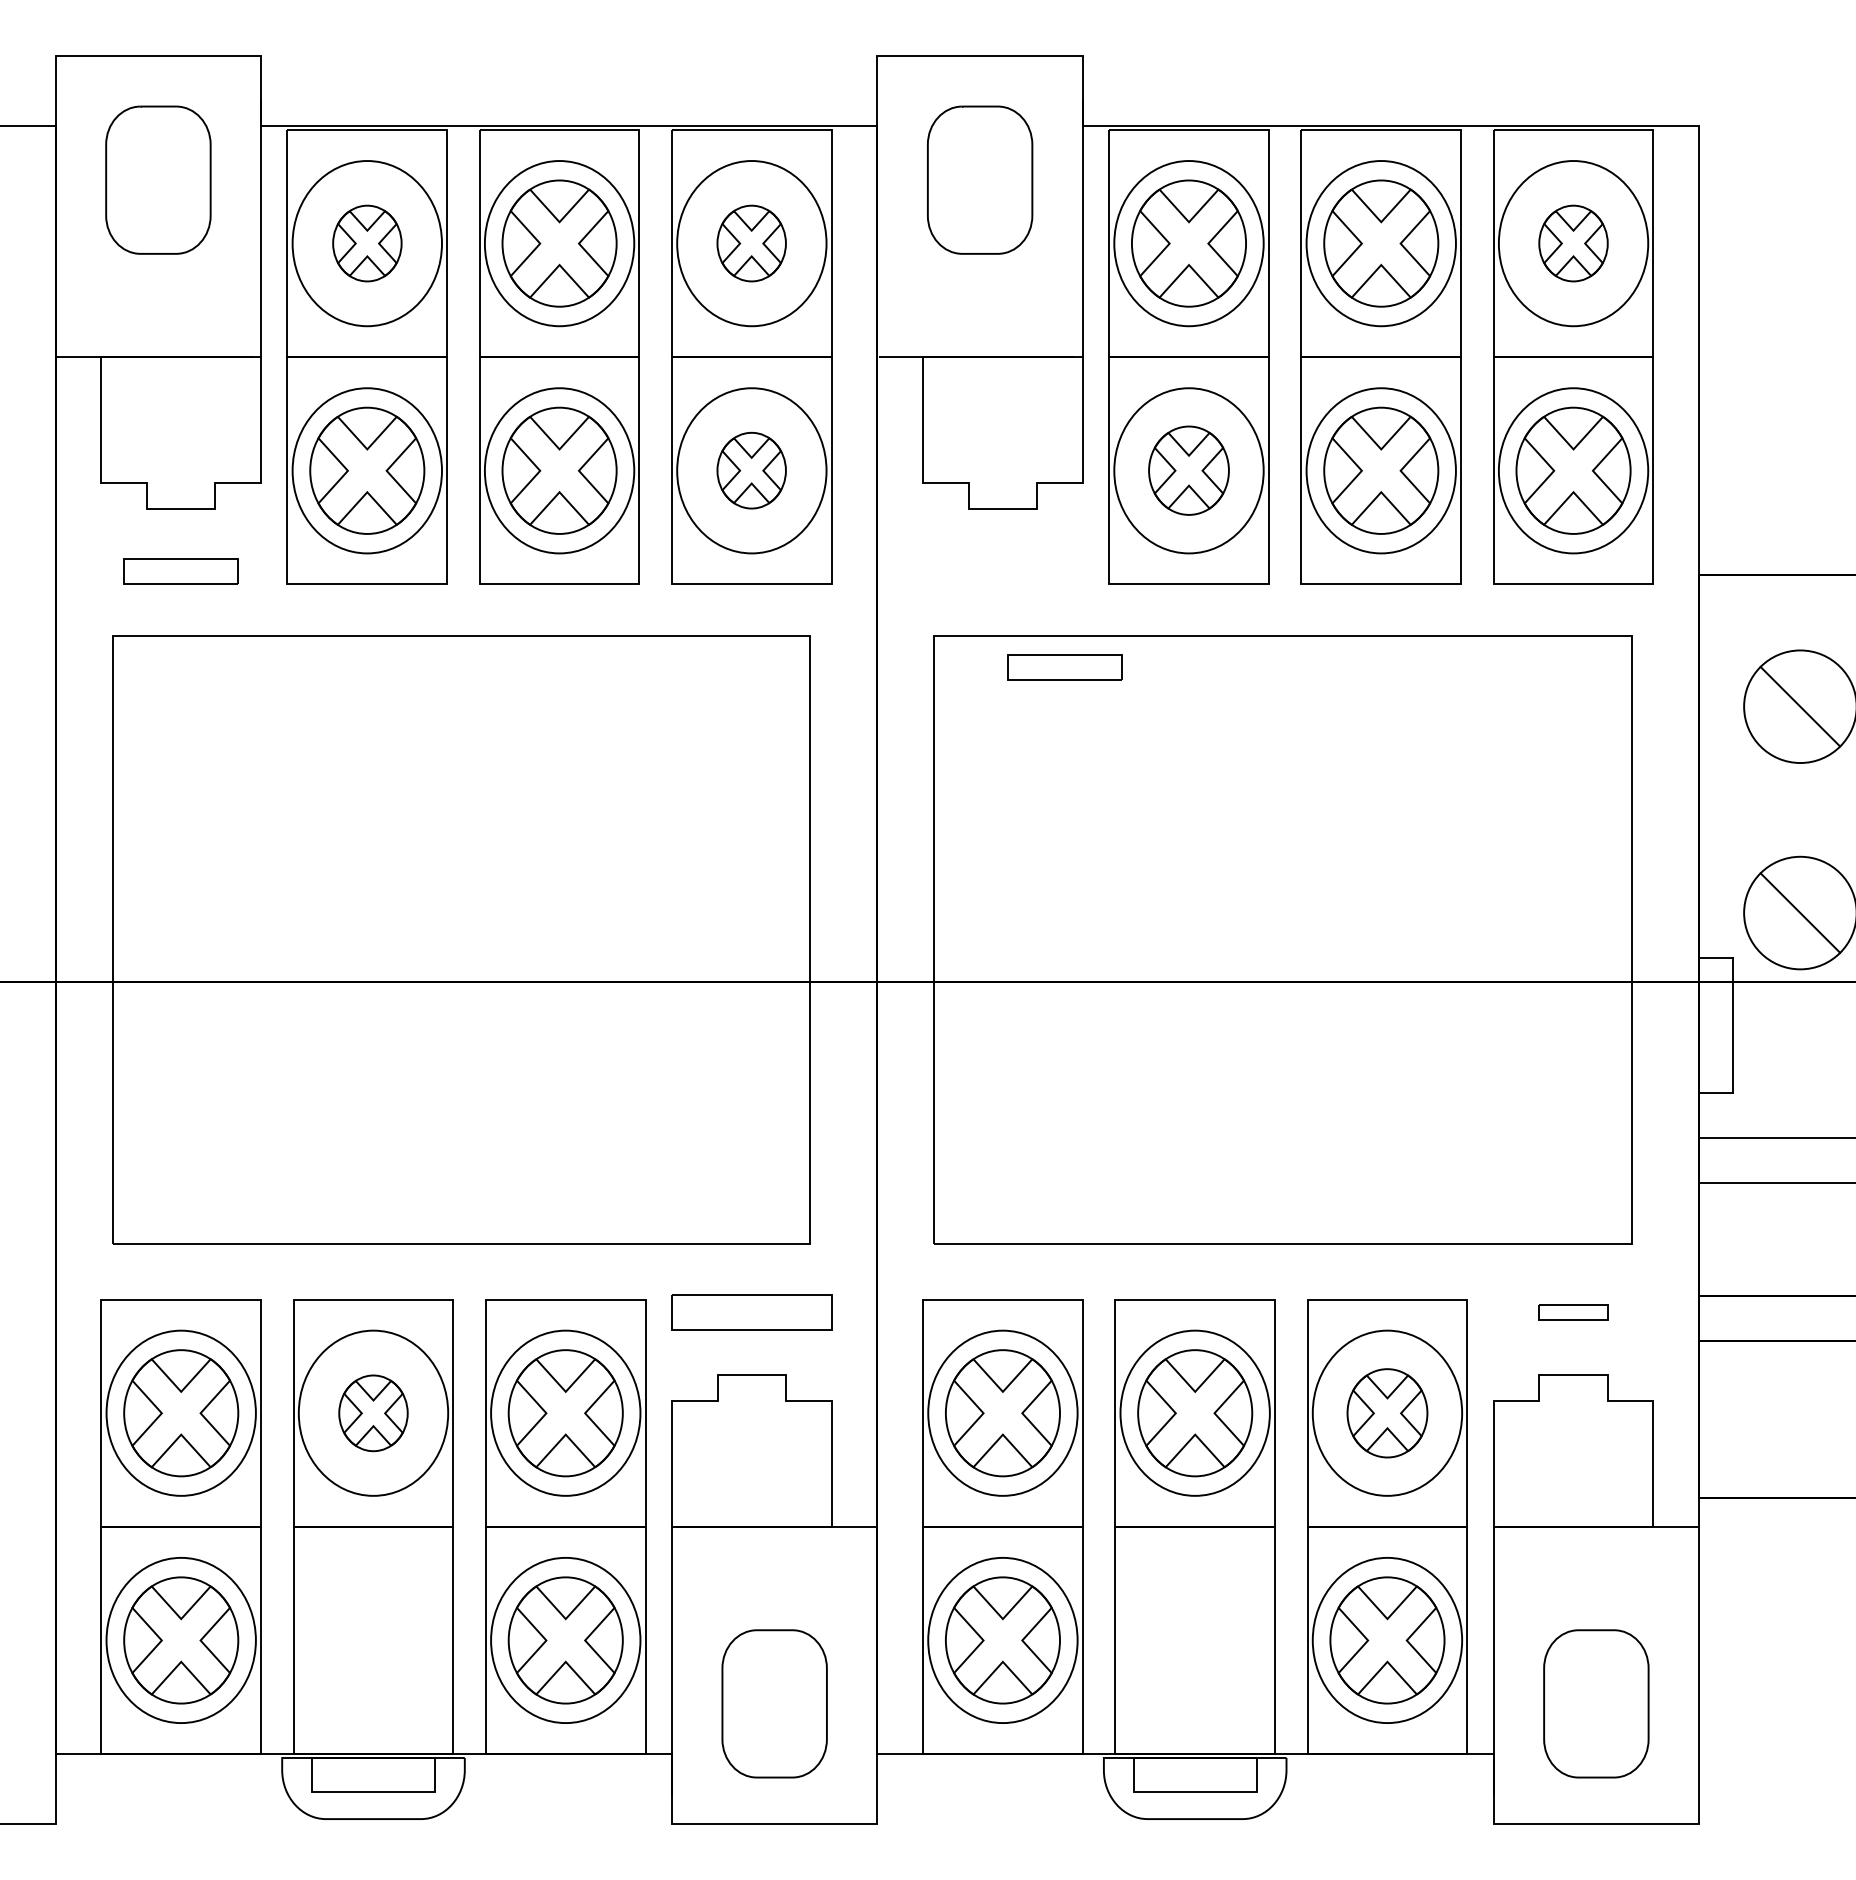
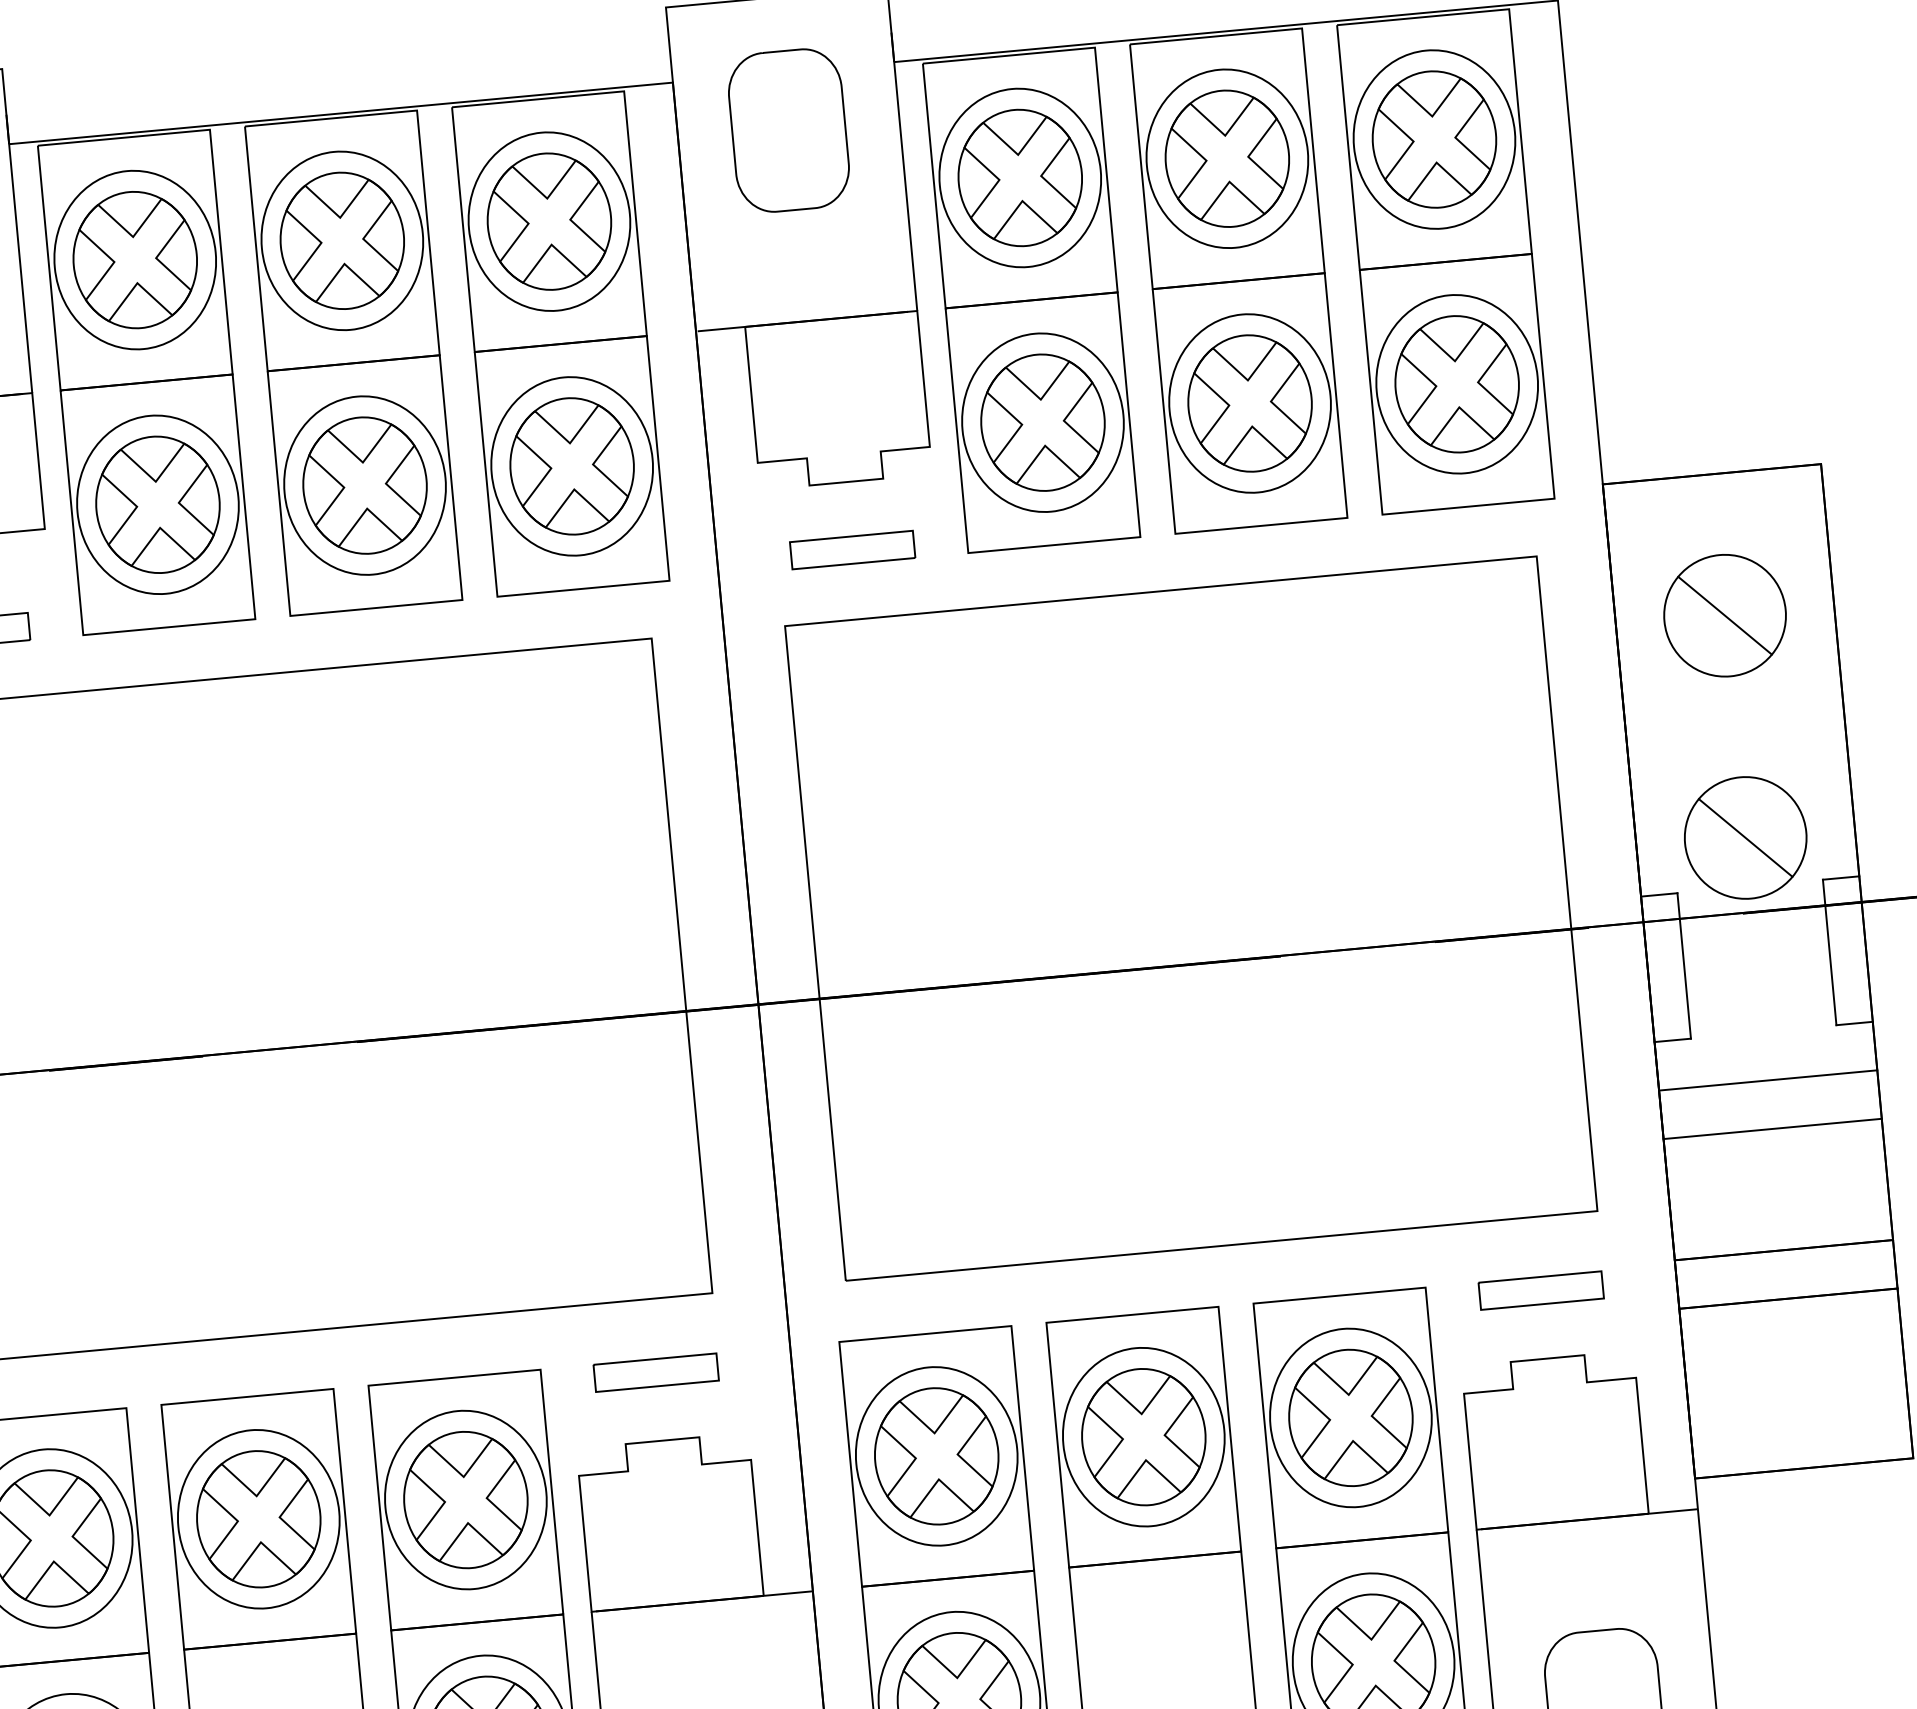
part: (367, 243) -> (135, 259), size x1.67
part: (751, 243) -> (549, 221), size x1.67
part: (1573, 243) -> (1434, 139), size x1.67
part: (751, 470) -> (571, 466), size x1.67
part: (1188, 470) -> (1042, 422), size x1.43
part: (1064, 667) -> (852, 549), moved
part: (751, 1312) -> (655, 1372), size x0.71
part: (1573, 1312) -> (1541, 1290), size x1.67
part: (373, 1413) -> (258, 1519), size x1.67
part: (1387, 1413) -> (1350, 1418), size x1.43

